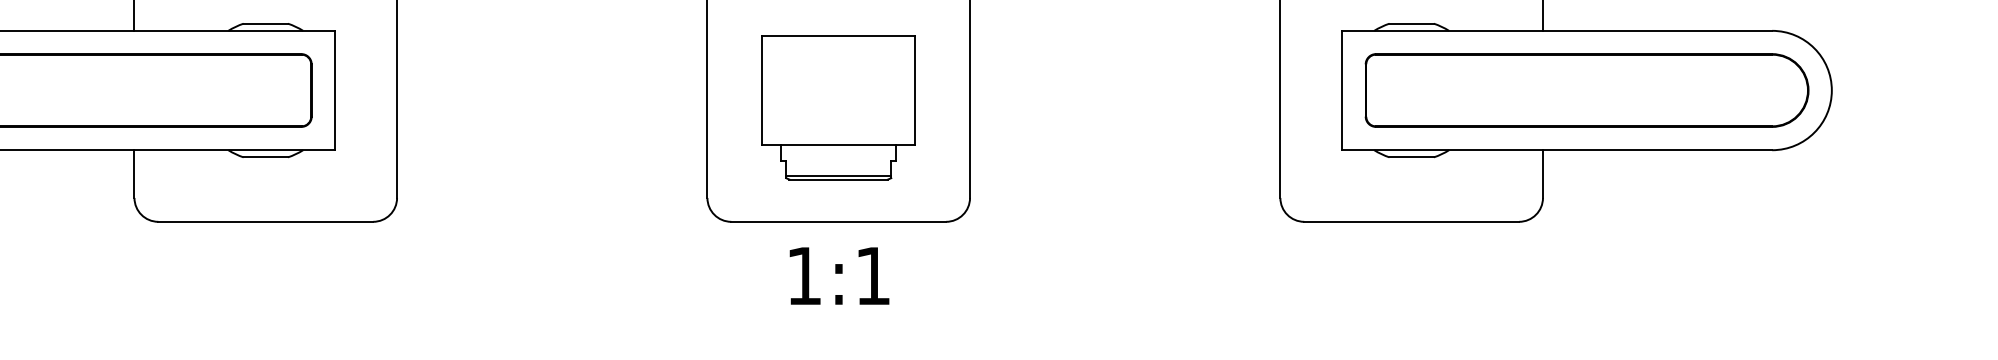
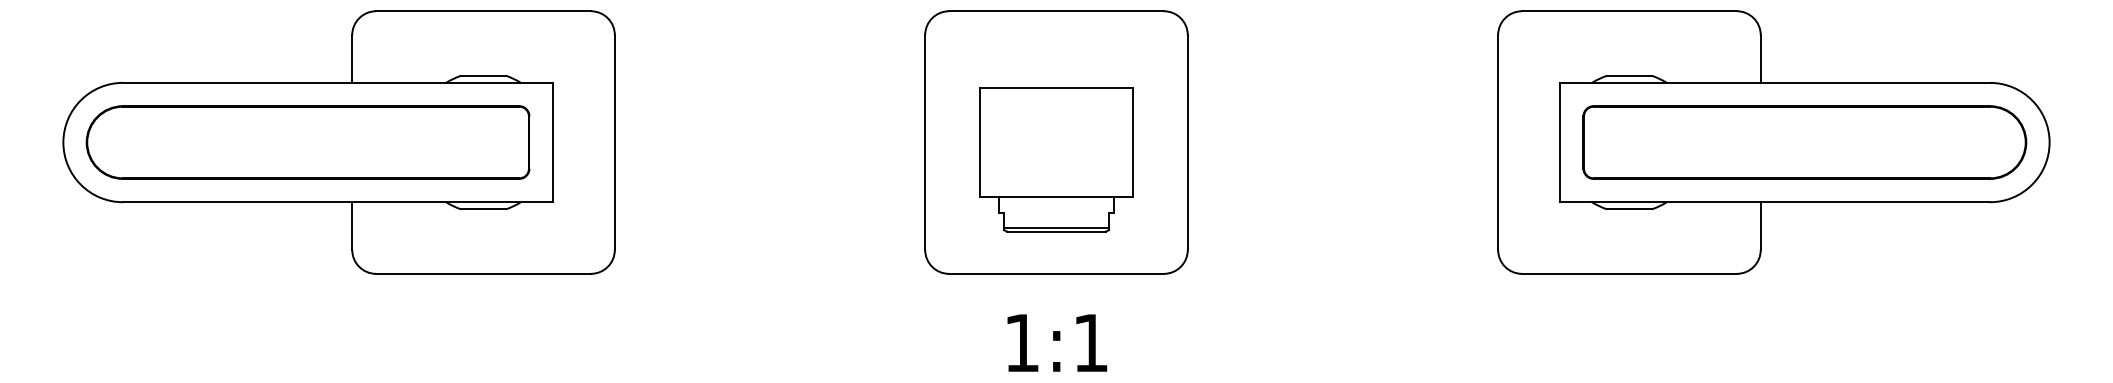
text: (839, 275) -> (1057, 342), moved

